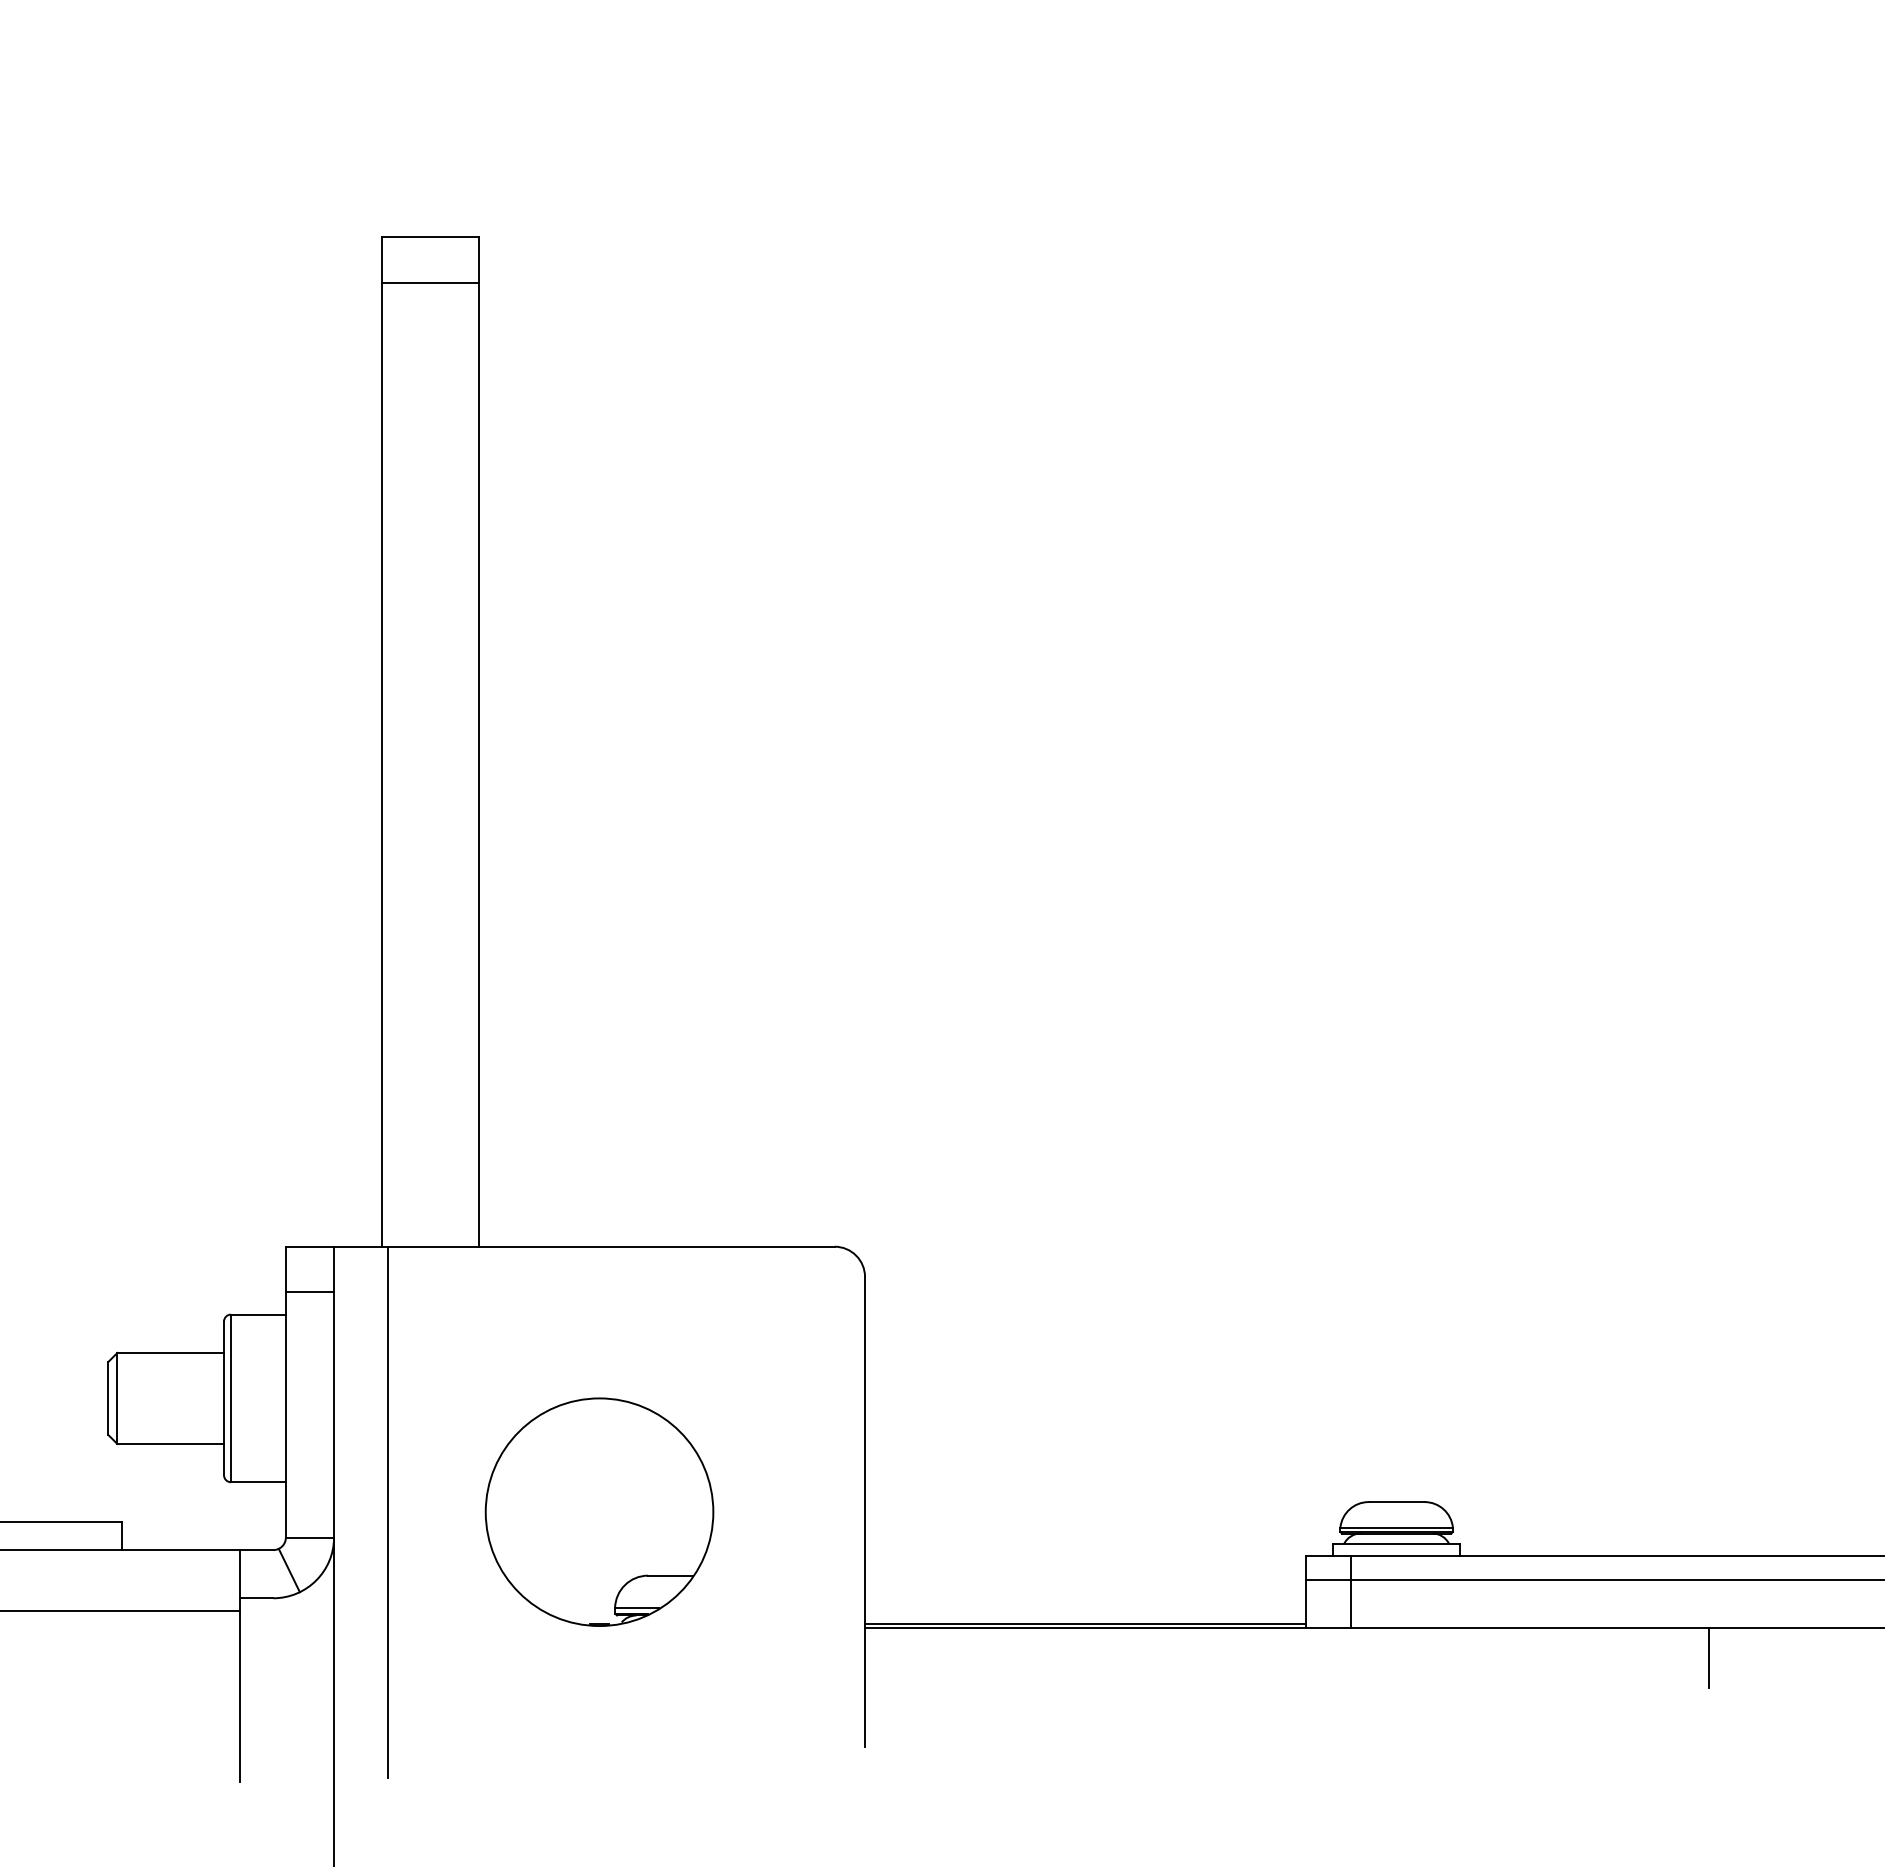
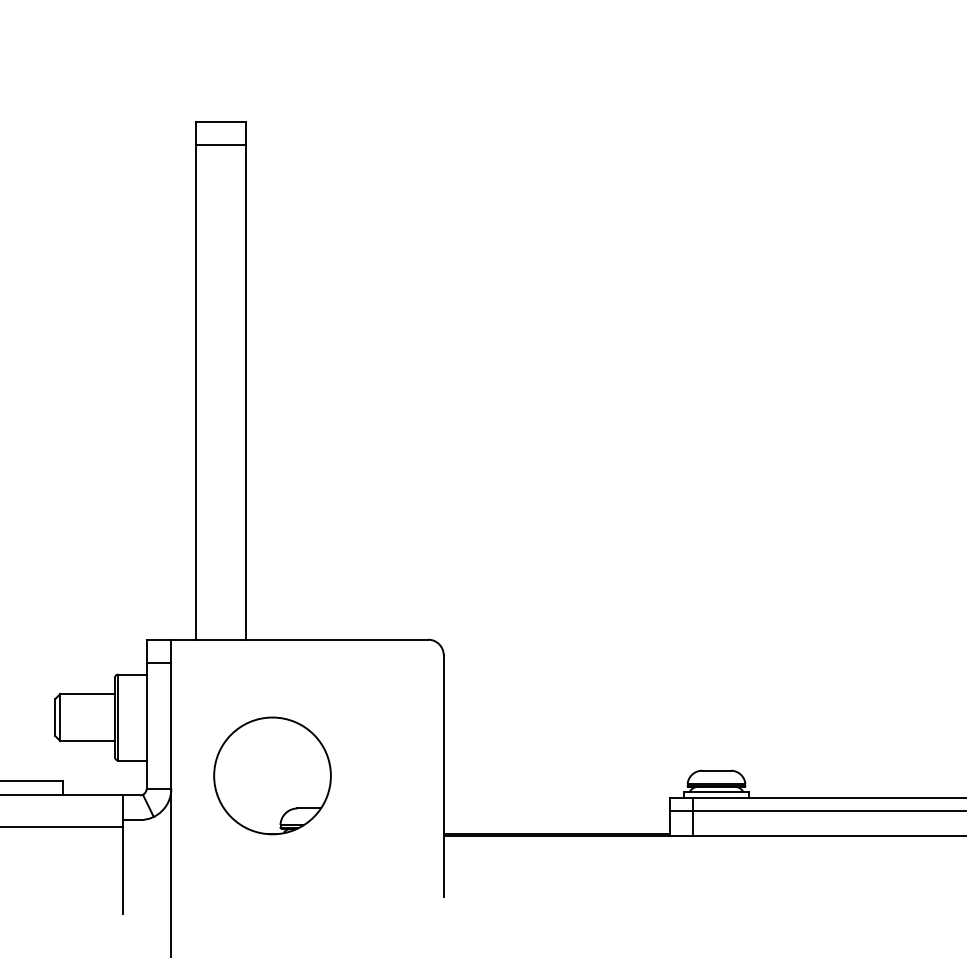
line: (388, 1511) -> (199, 775), removed
part: (599, 1511) -> (272, 775), moved
line: (1708, 1657) -> (876, 850), removed

